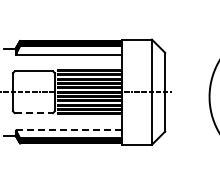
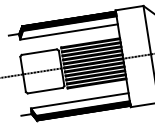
line: (34, 113) -> (45, 90), dashed -> solid
line: (68, 129) -> (79, 100), dashed -> solid

